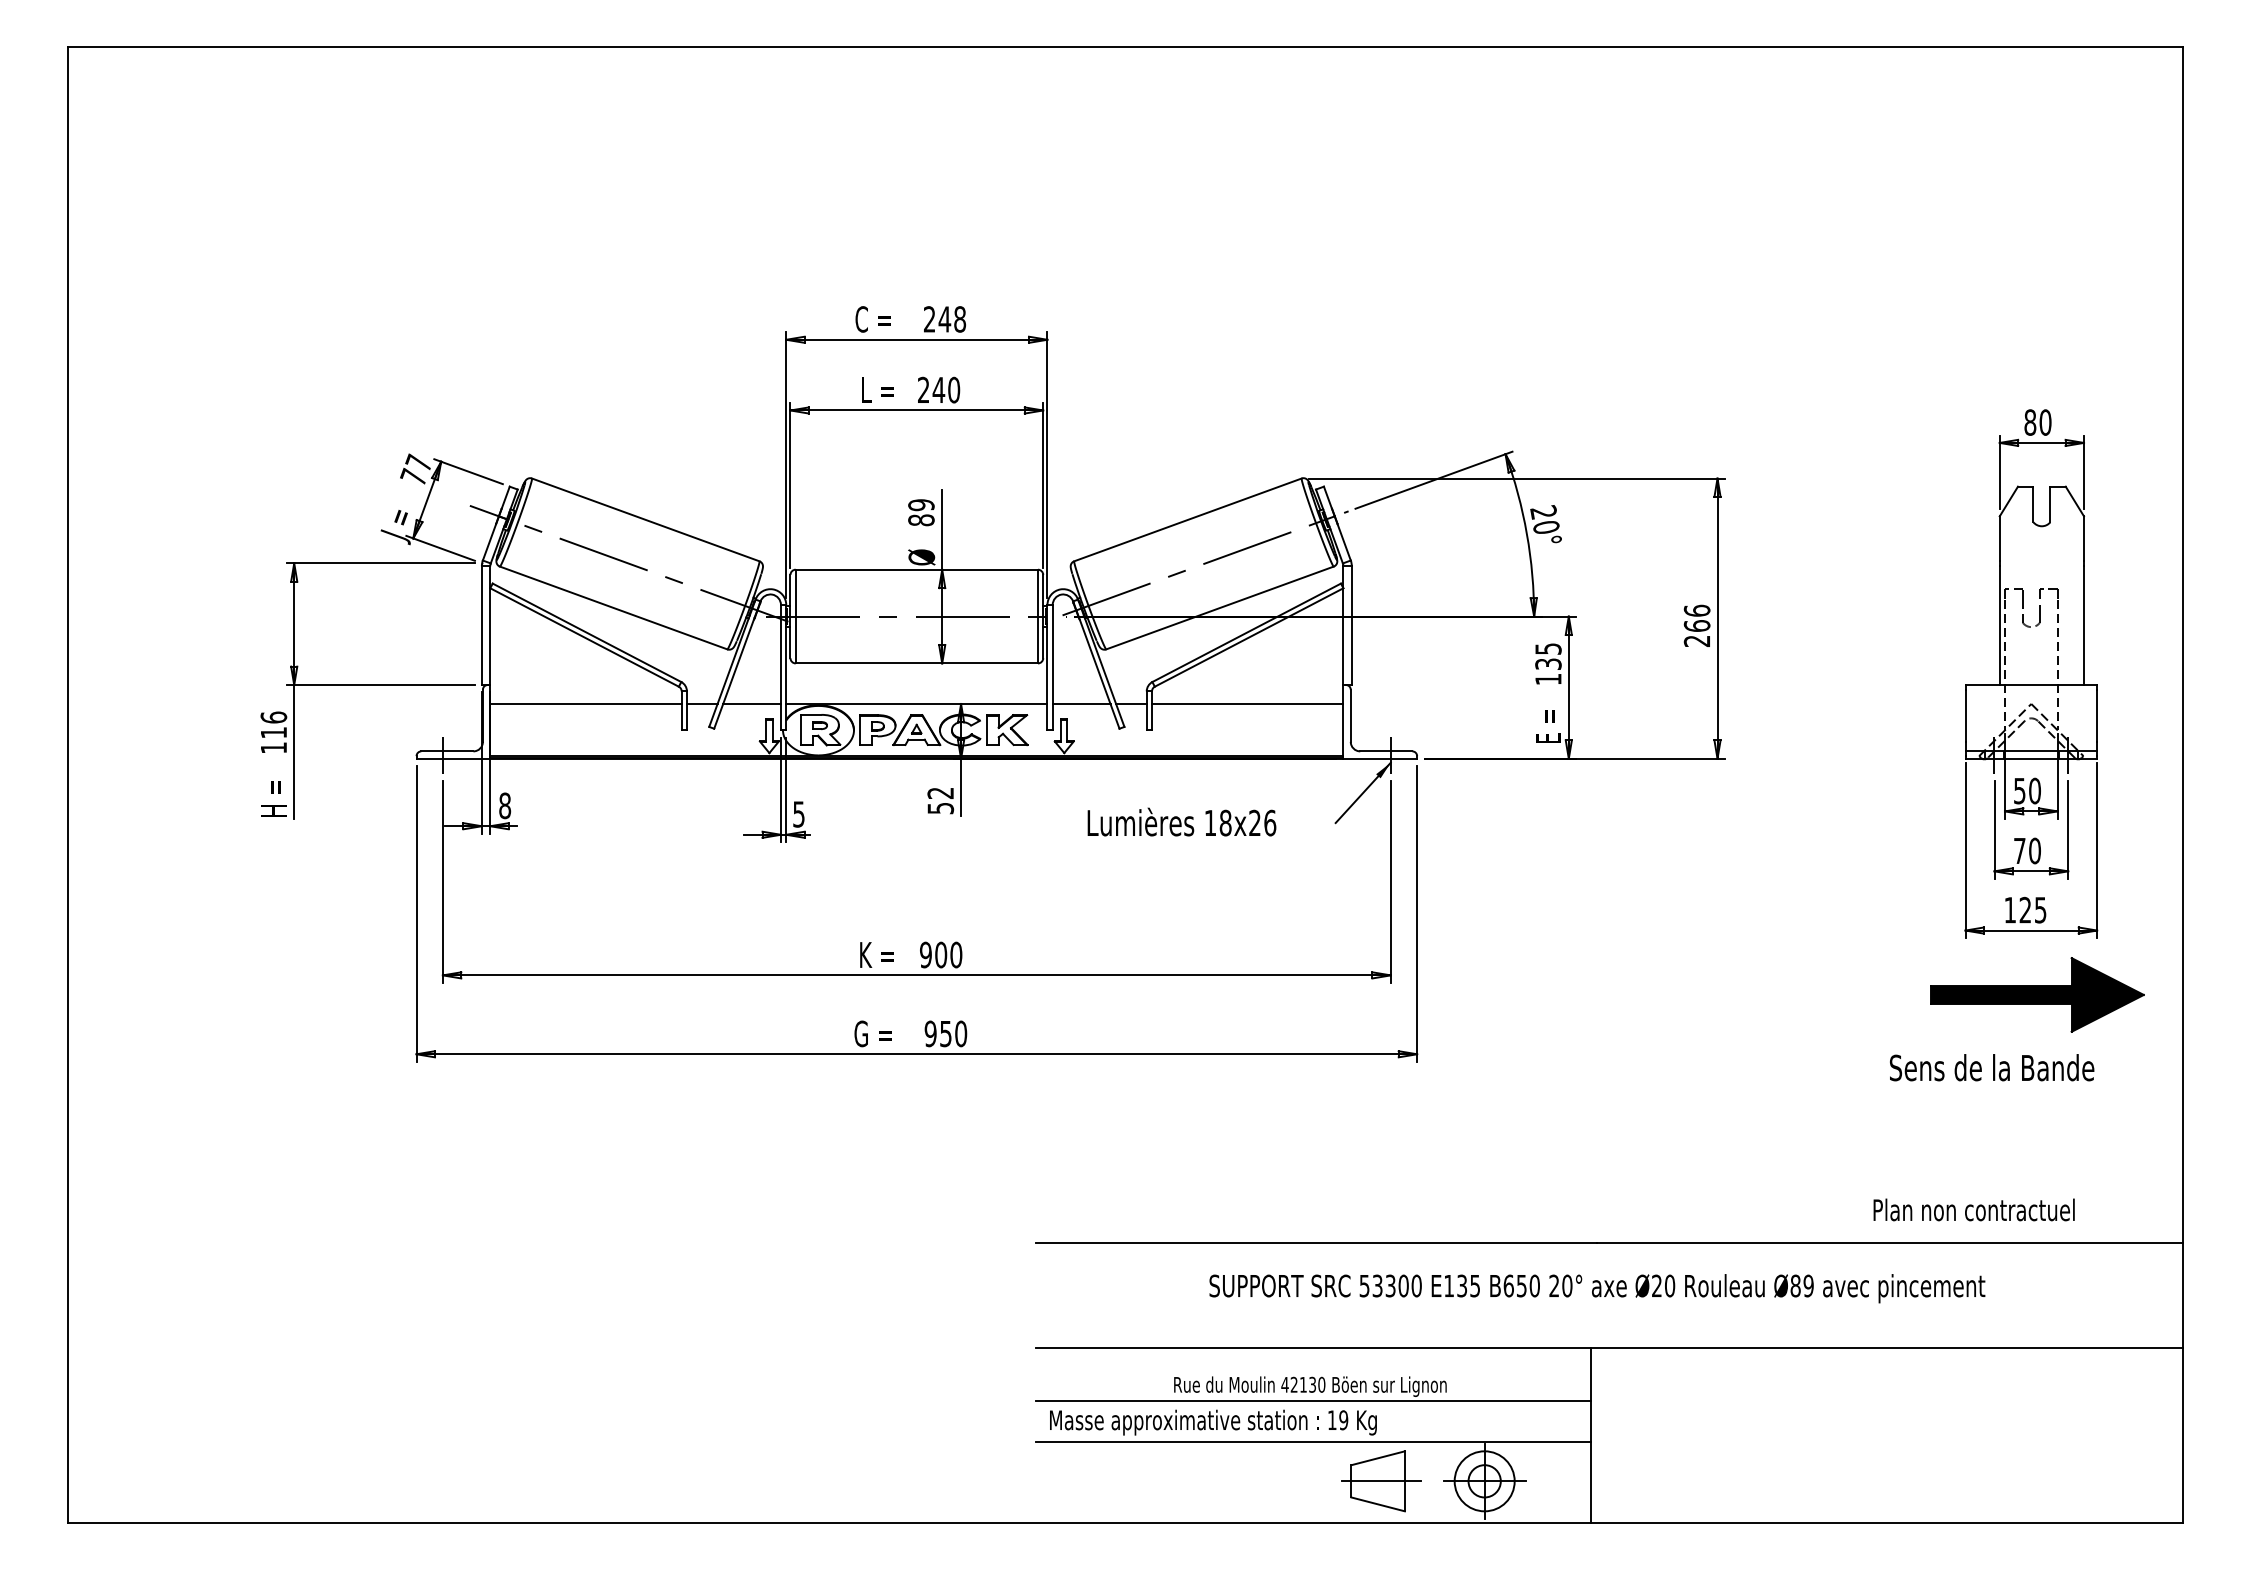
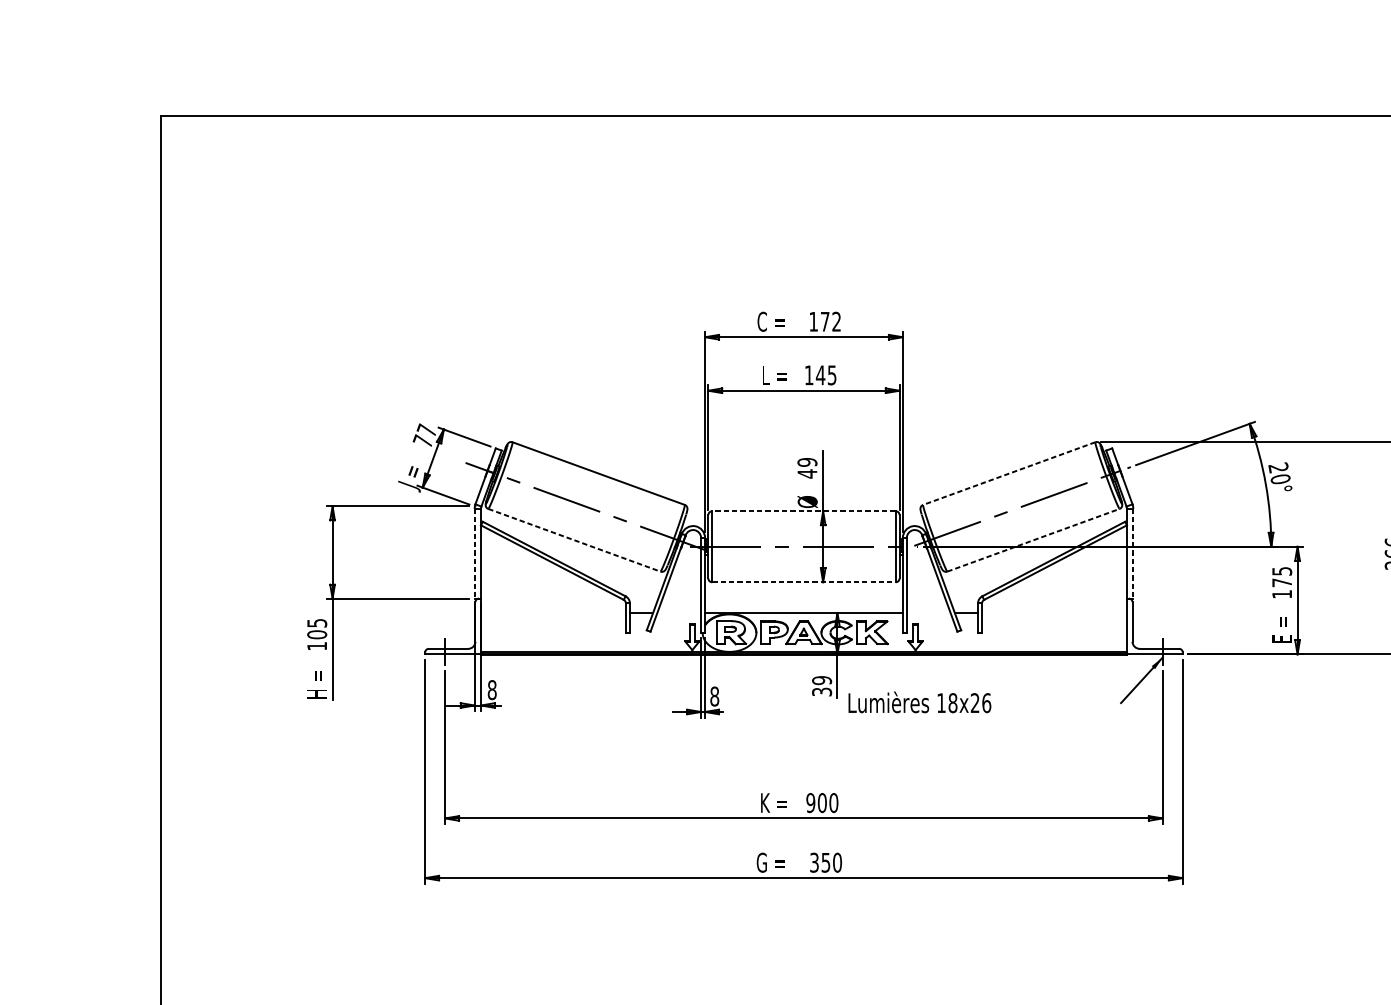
text: (945, 319) -> (825, 321), 248 -> 172
text: (939, 389) -> (821, 374), 240 -> 145
text: (921, 520) -> (807, 474), 89 -> 49
line: (1187, 520) -> (1008, 474), solid -> dashed
line: (916, 569) -> (803, 511), solid -> dashed
line: (1220, 607) -> (1033, 539), solid -> dashed
line: (614, 608) -> (575, 540), solid -> dashed
line: (481, 626) -> (474, 554), solid -> dashed
line: (1351, 626) -> (1133, 554), solid -> dashed
line: (917, 663) -> (804, 582), solid -> dashed
text: (1548, 663) -> (1282, 582), 135 -> 175
line: (585, 703) -> (553, 612), removed
line: (751, 703) -> (678, 612), removed
line: (1081, 703) -> (928, 612), removed
line: (1247, 703) -> (1054, 612), removed
text: (273, 724) -> (316, 628), 116 -> 105
text: (940, 800) -> (821, 686), 52 -> 39
text: (798, 814) -> (714, 696), 5 -> 8
text: (1181, 821) -> (919, 701), moved
text: (930, 1033) -> (814, 862), 950 -> 350

